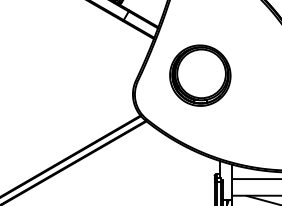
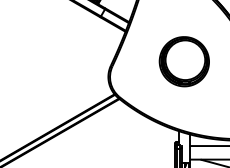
part: (199, 75) -> (183, 61), moved

